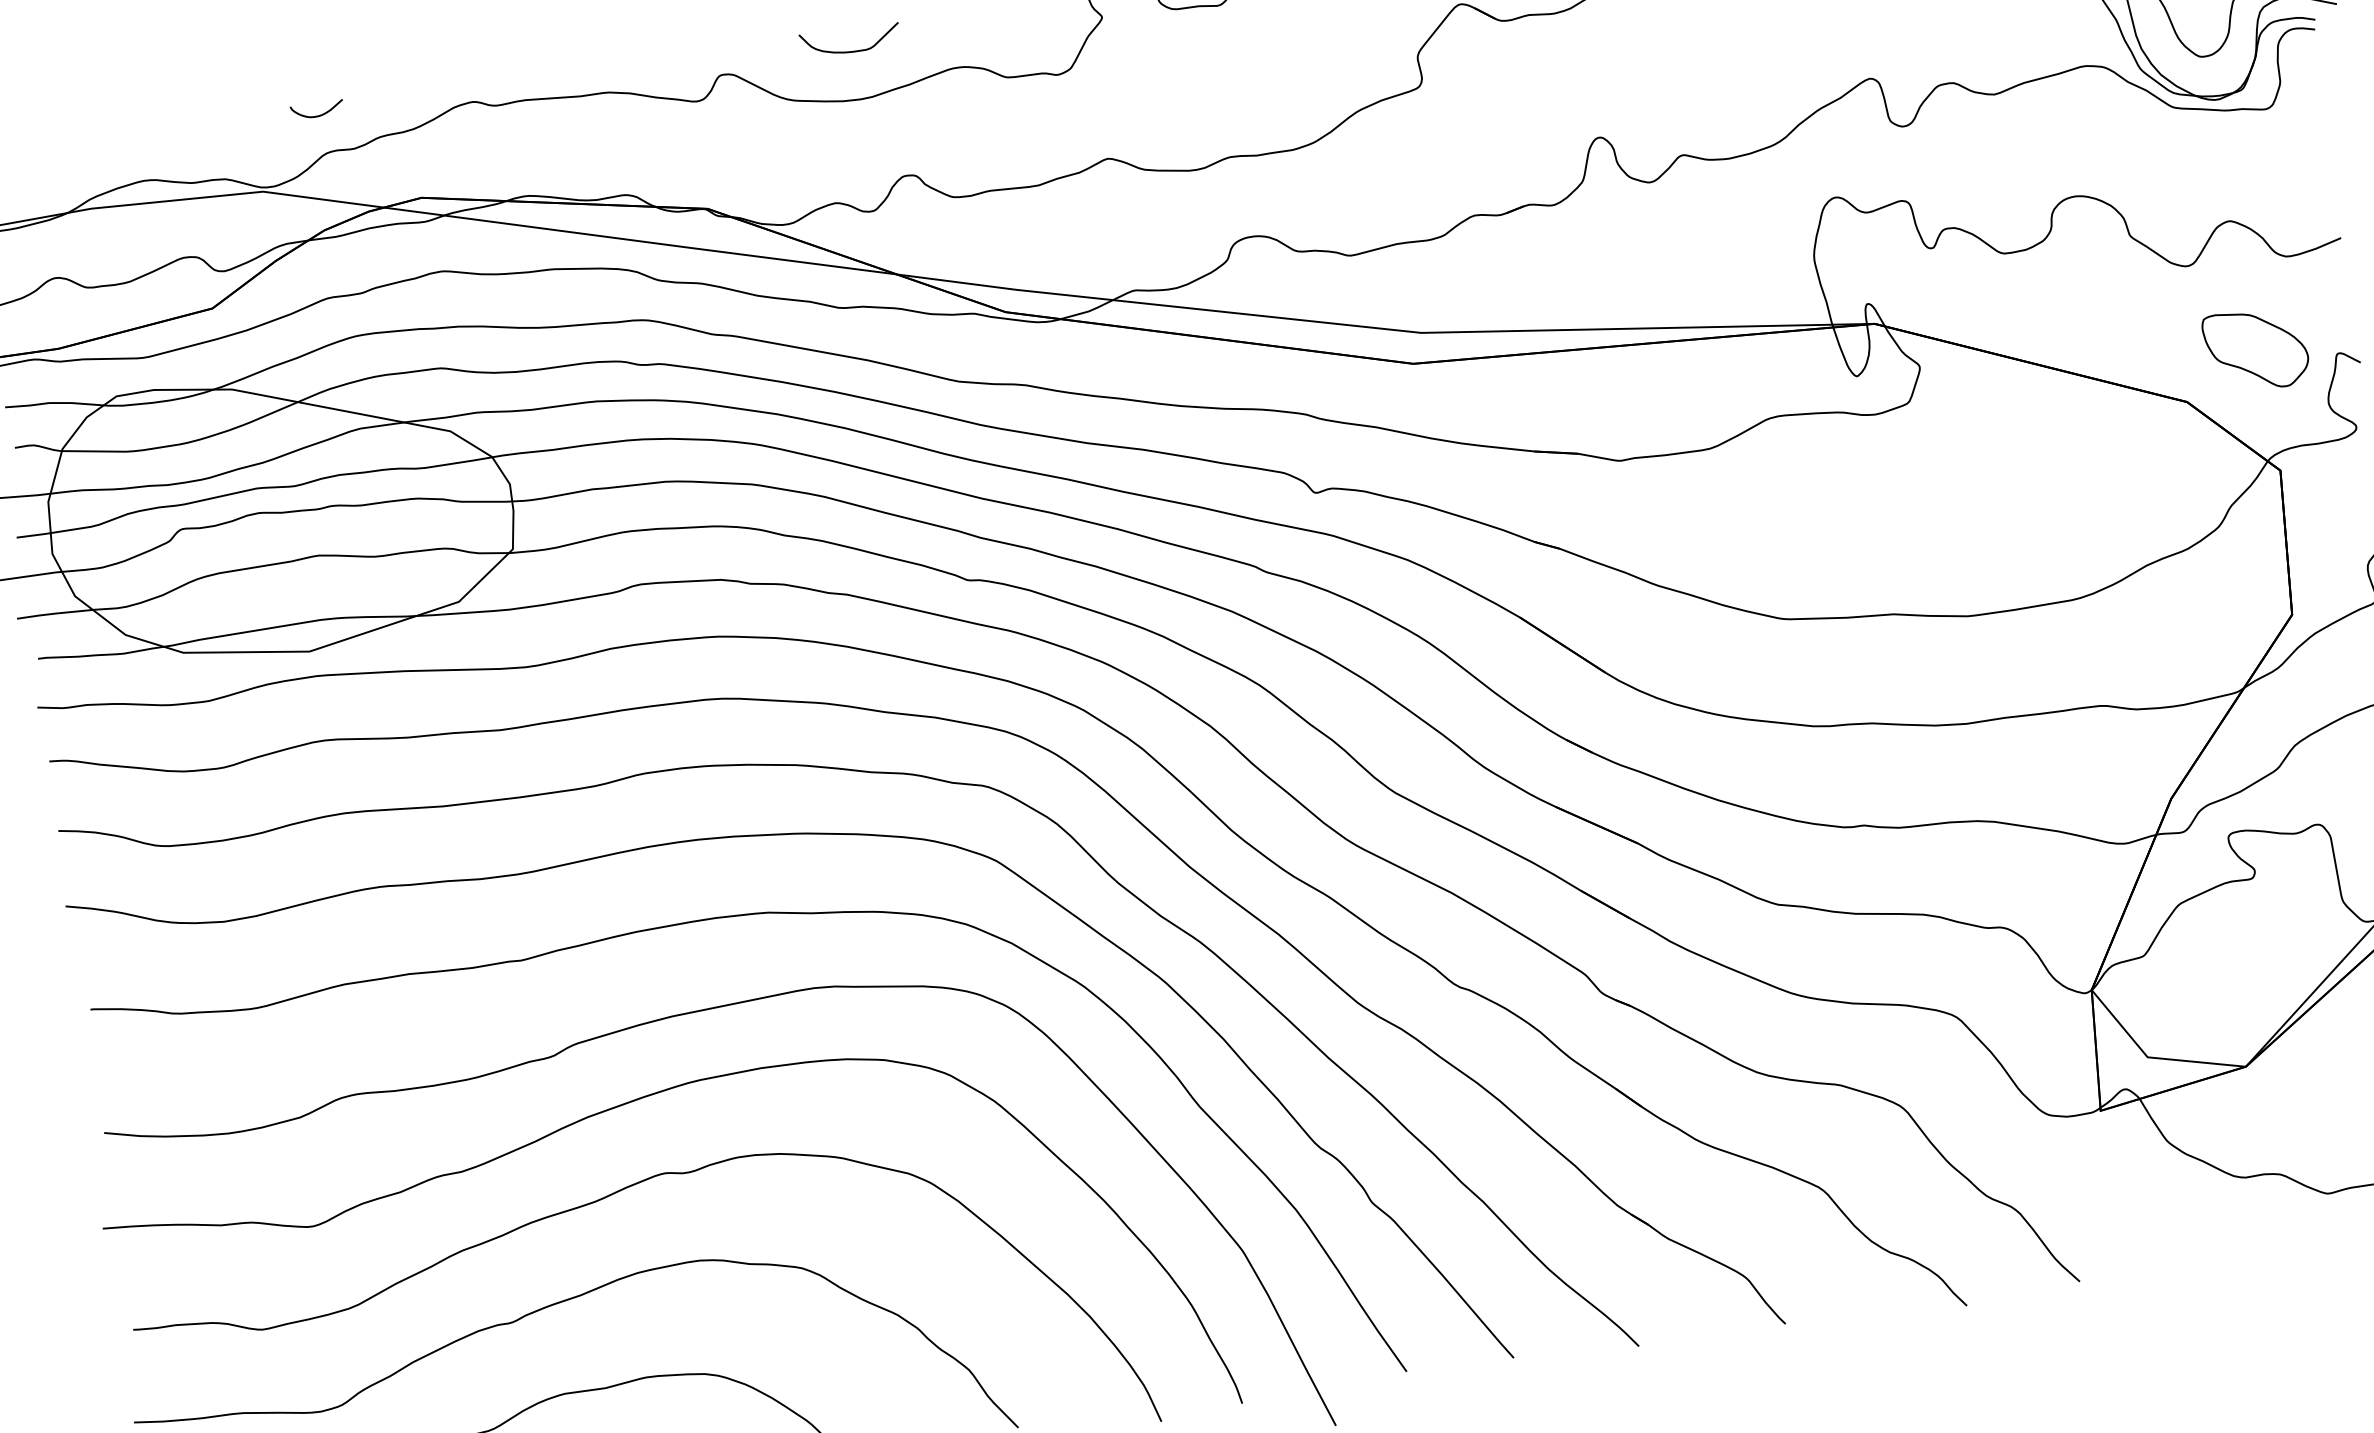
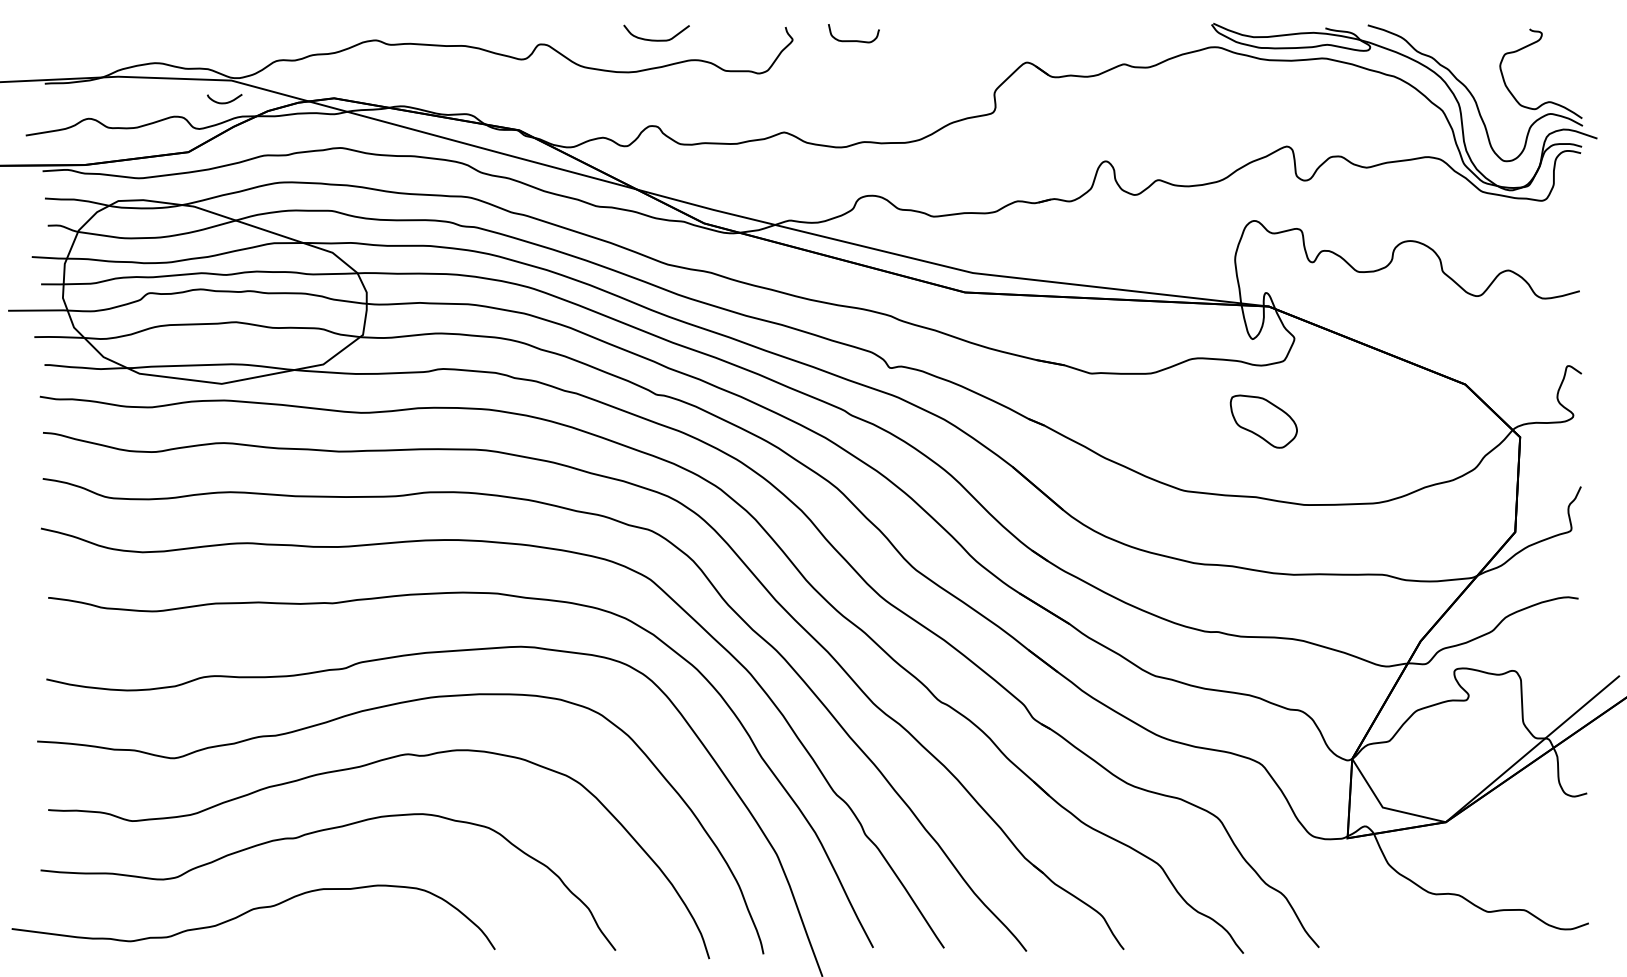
curve: (851, 50) -> (656, 39), moved
curve: (317, 115) -> (224, 102), moved
part: (2255, 349) -> (1263, 421), moved

